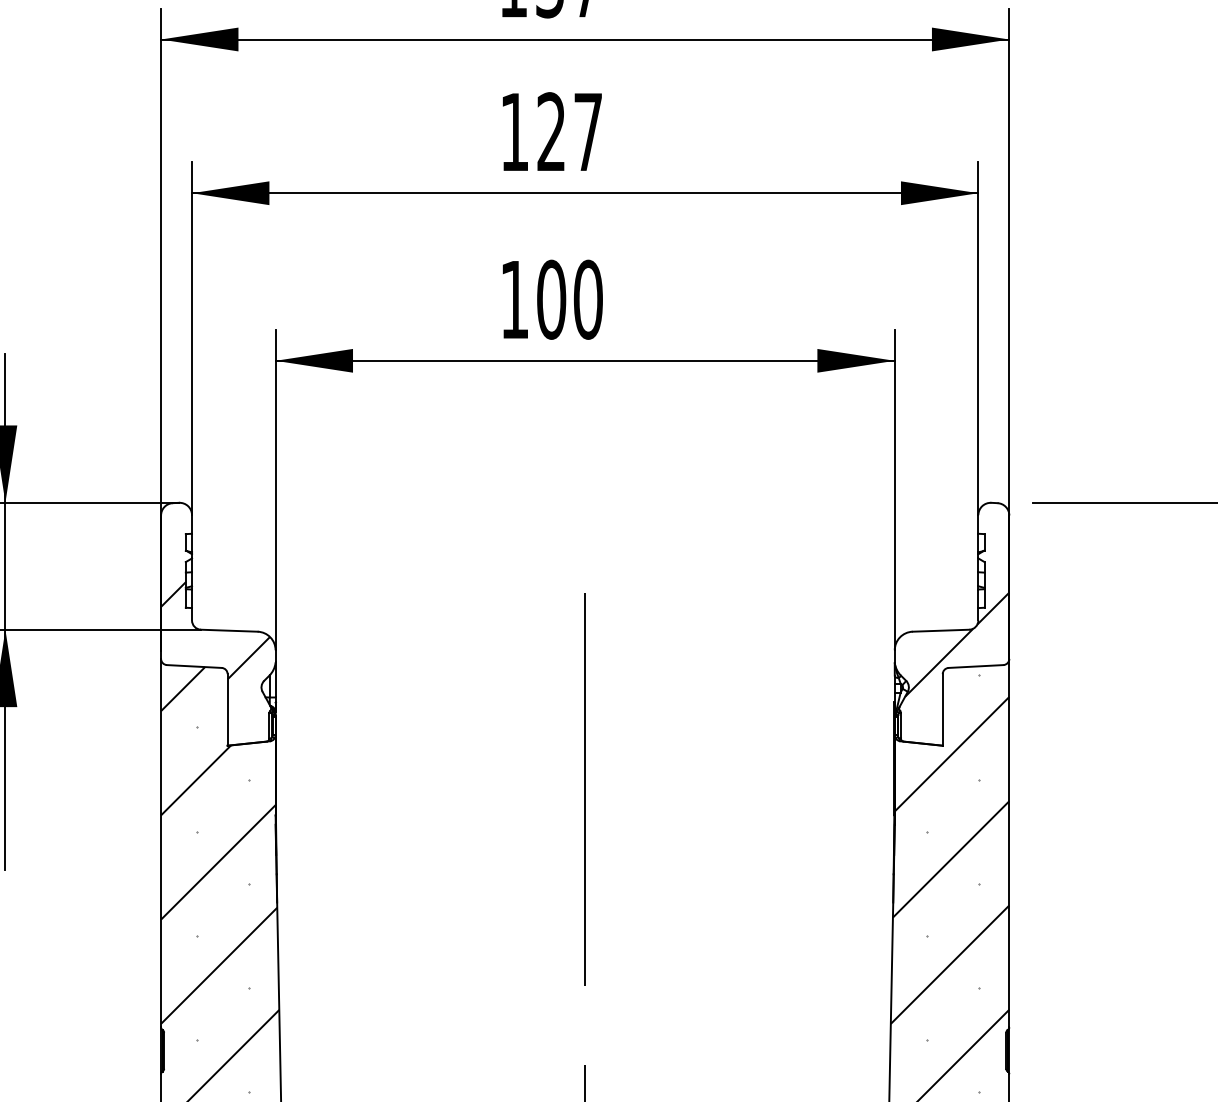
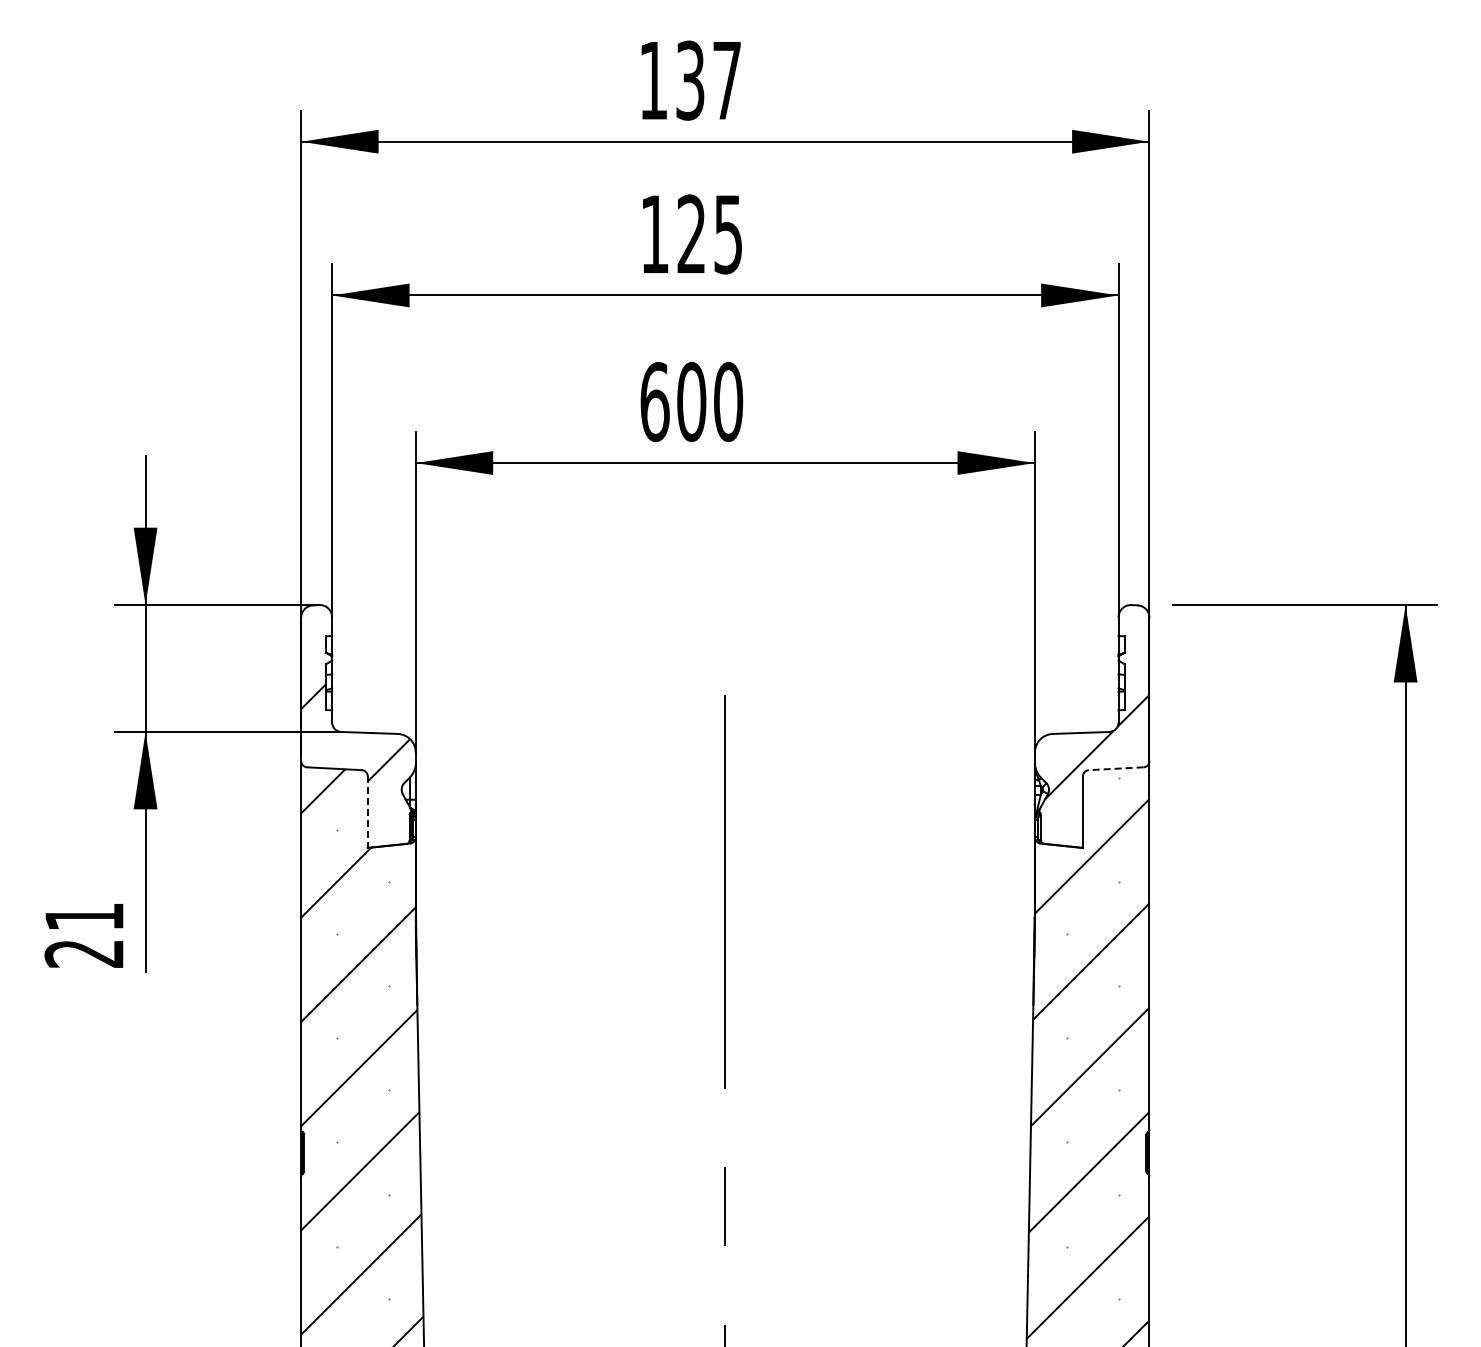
text: (587, 132) -> (727, 234), 127 -> 125
text: (514, 300) -> (654, 402), 100 -> 600
line: (975, 666) -> (1115, 768), solid -> dashed
line: (227, 710) -> (367, 812), solid -> dashed

